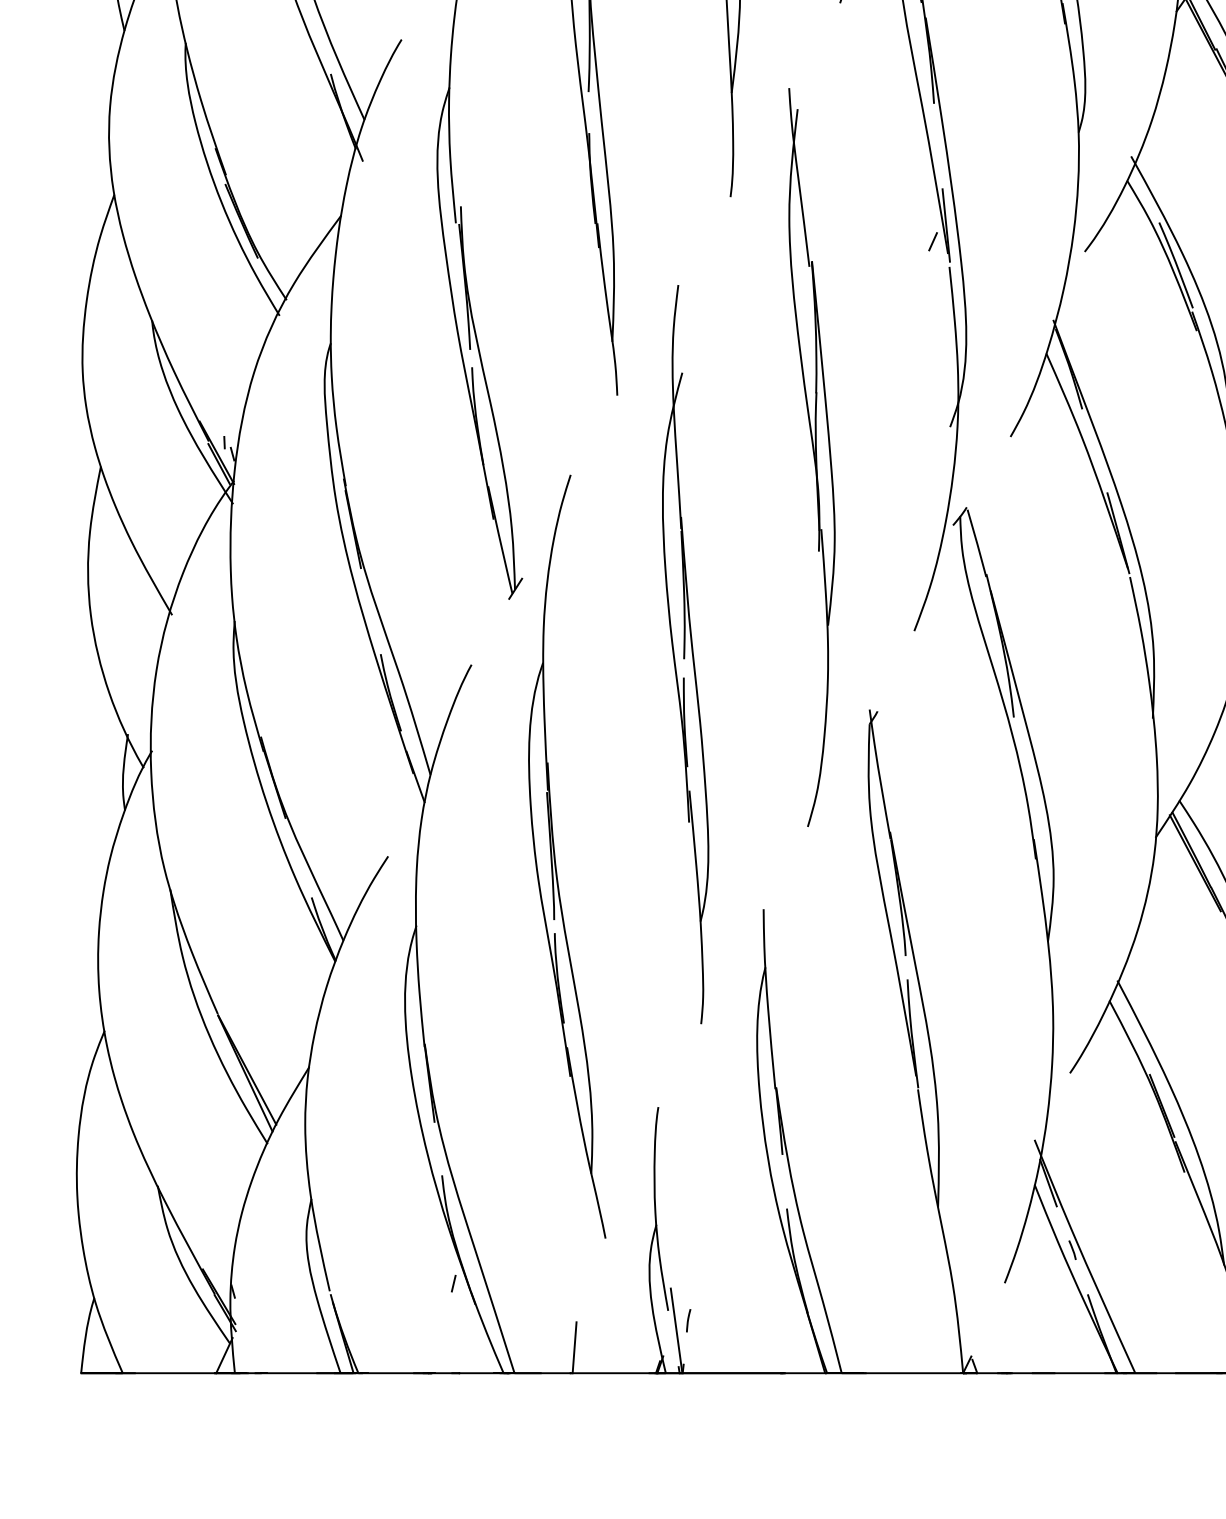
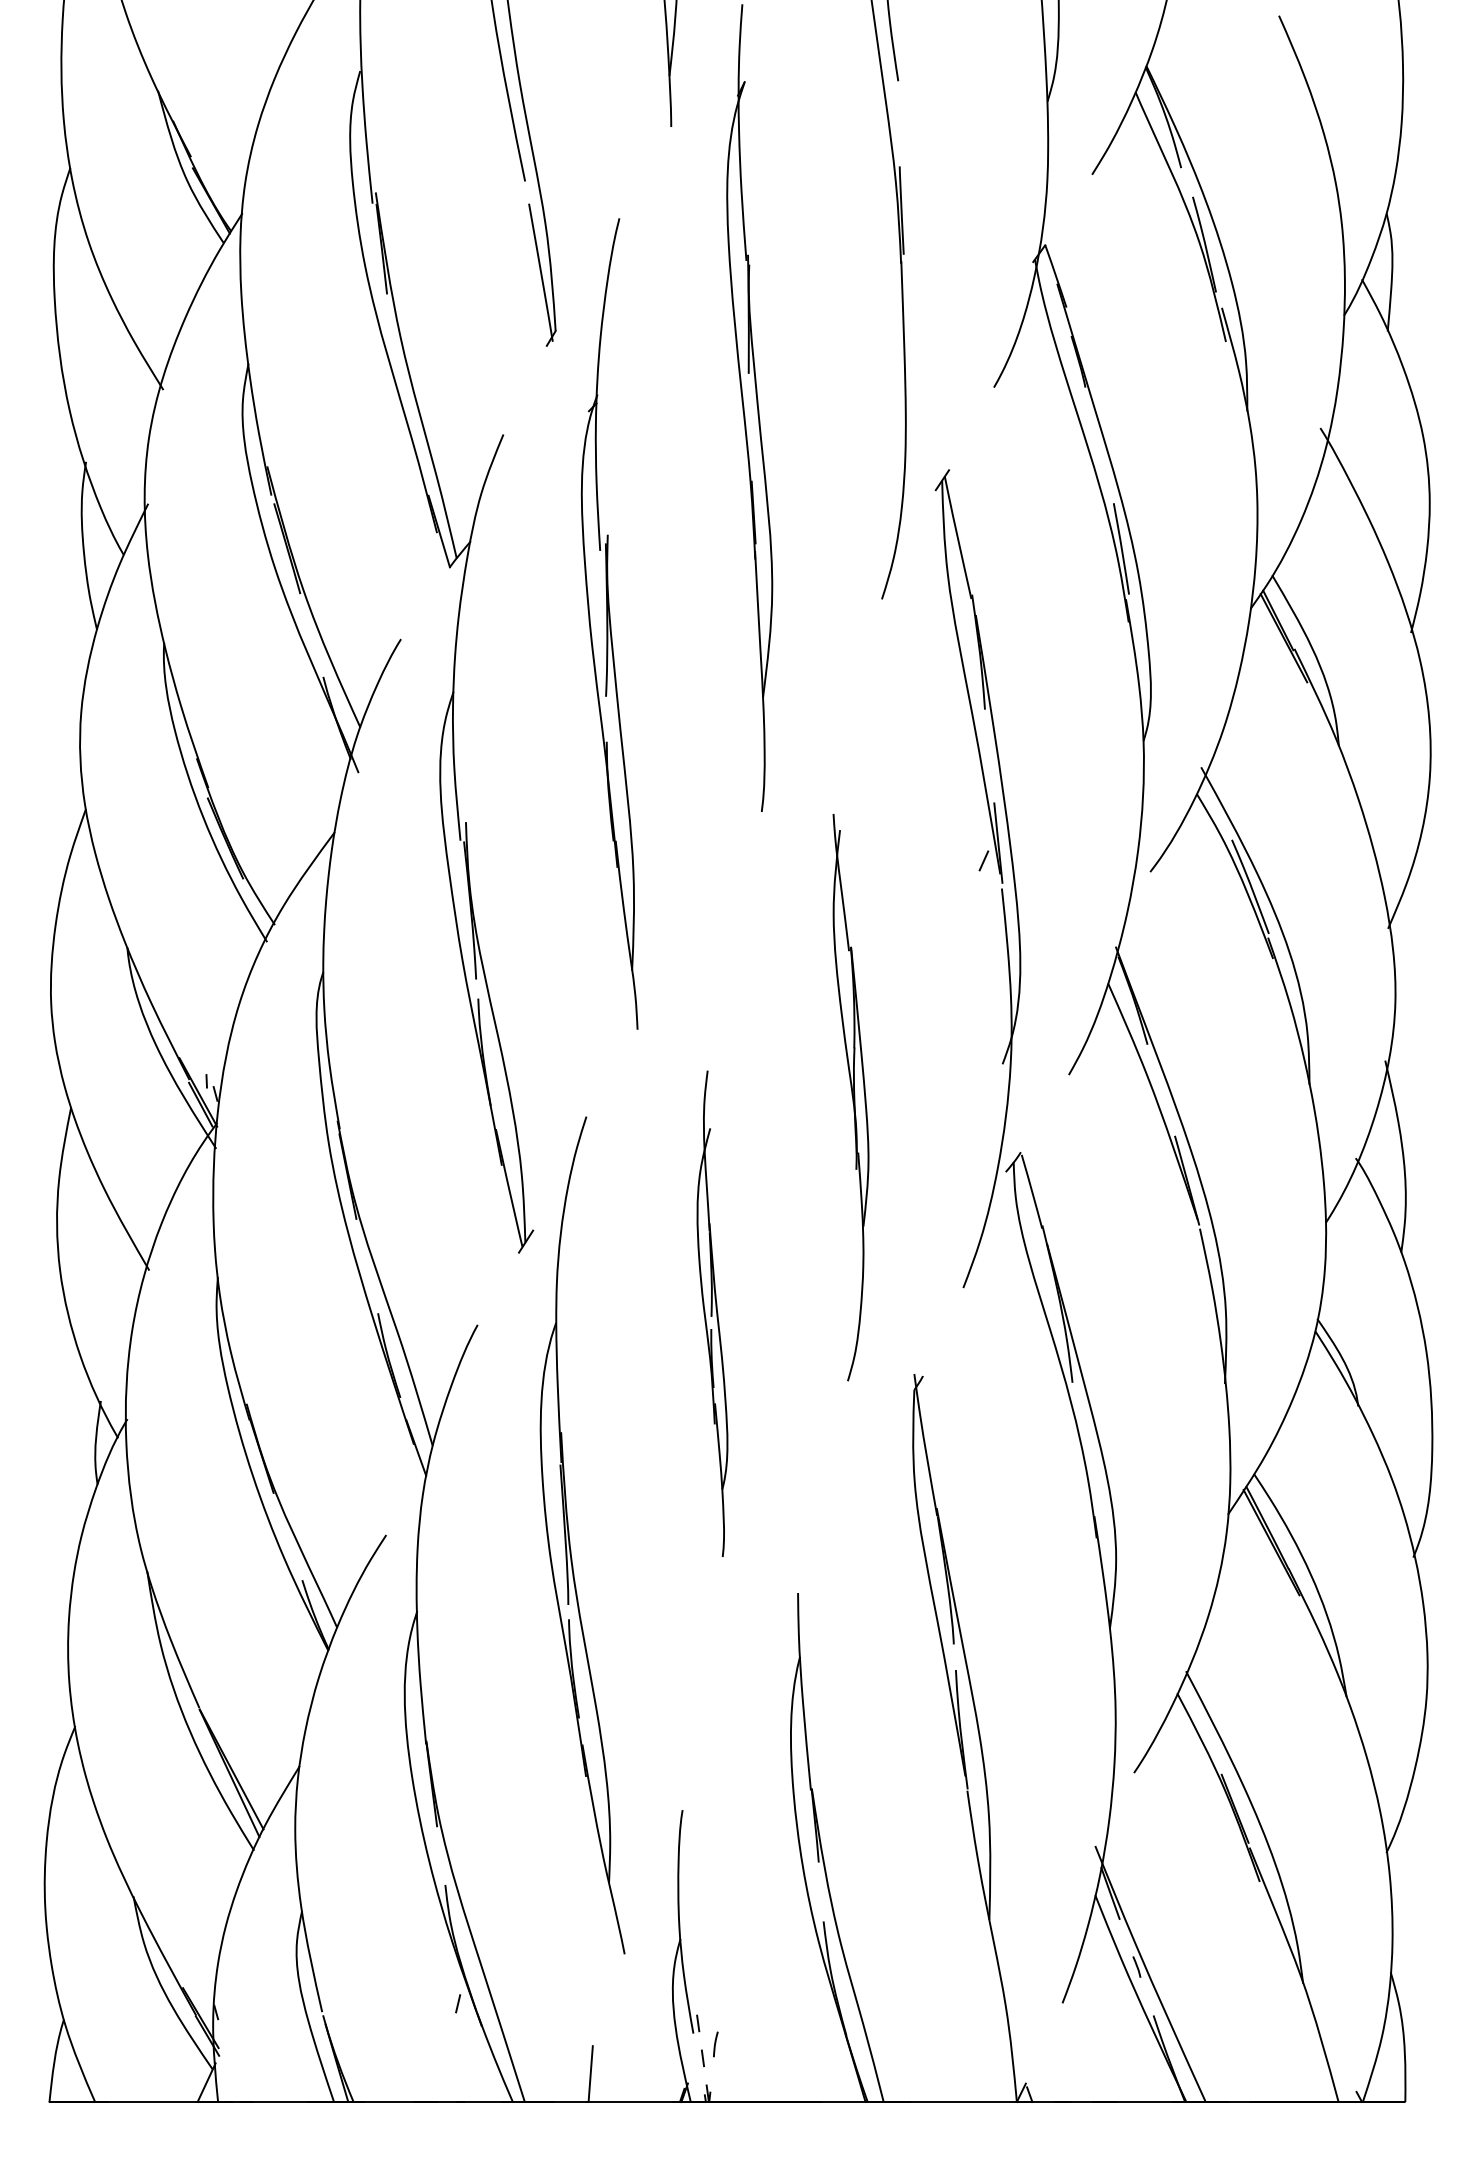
part: (811, 457) -> (850, 1097), size x0.7
part: (685, 654) -> (712, 1313), size x0.6
line: (676, 1330) -> (702, 2055), solid -> dashed

